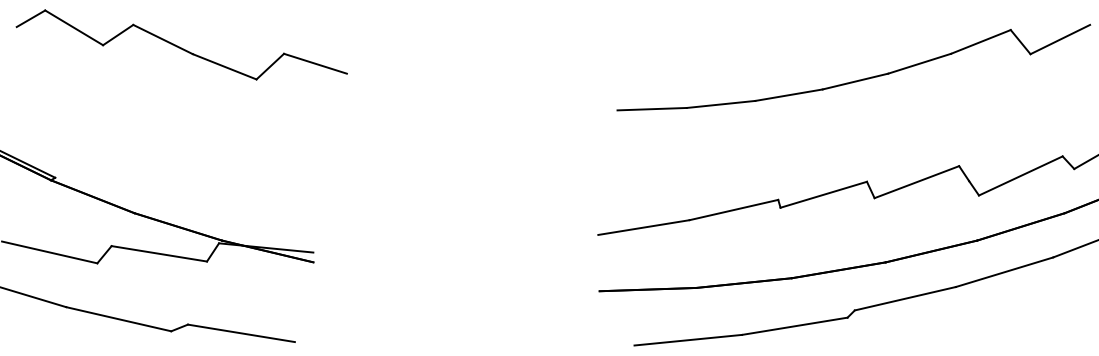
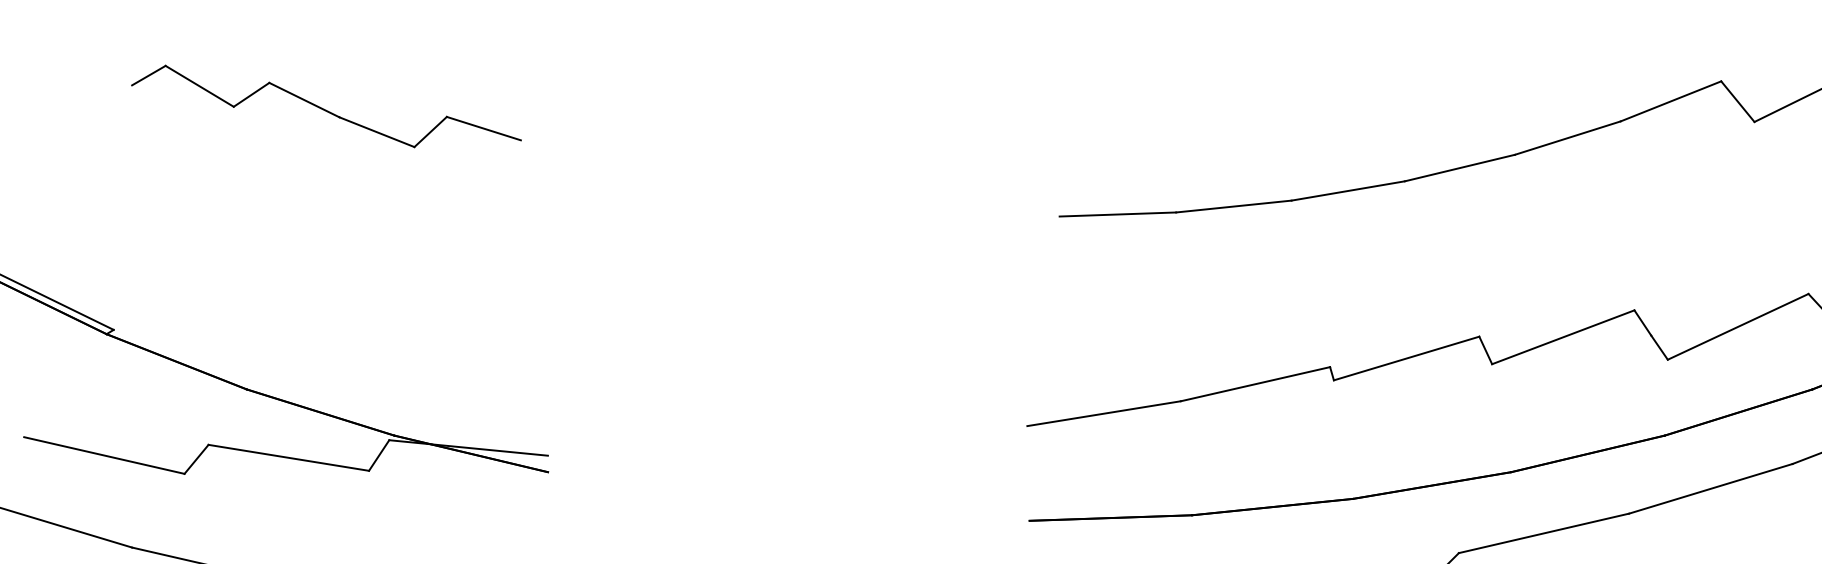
part: (181, 44) -> (326, 105), size x0.7

